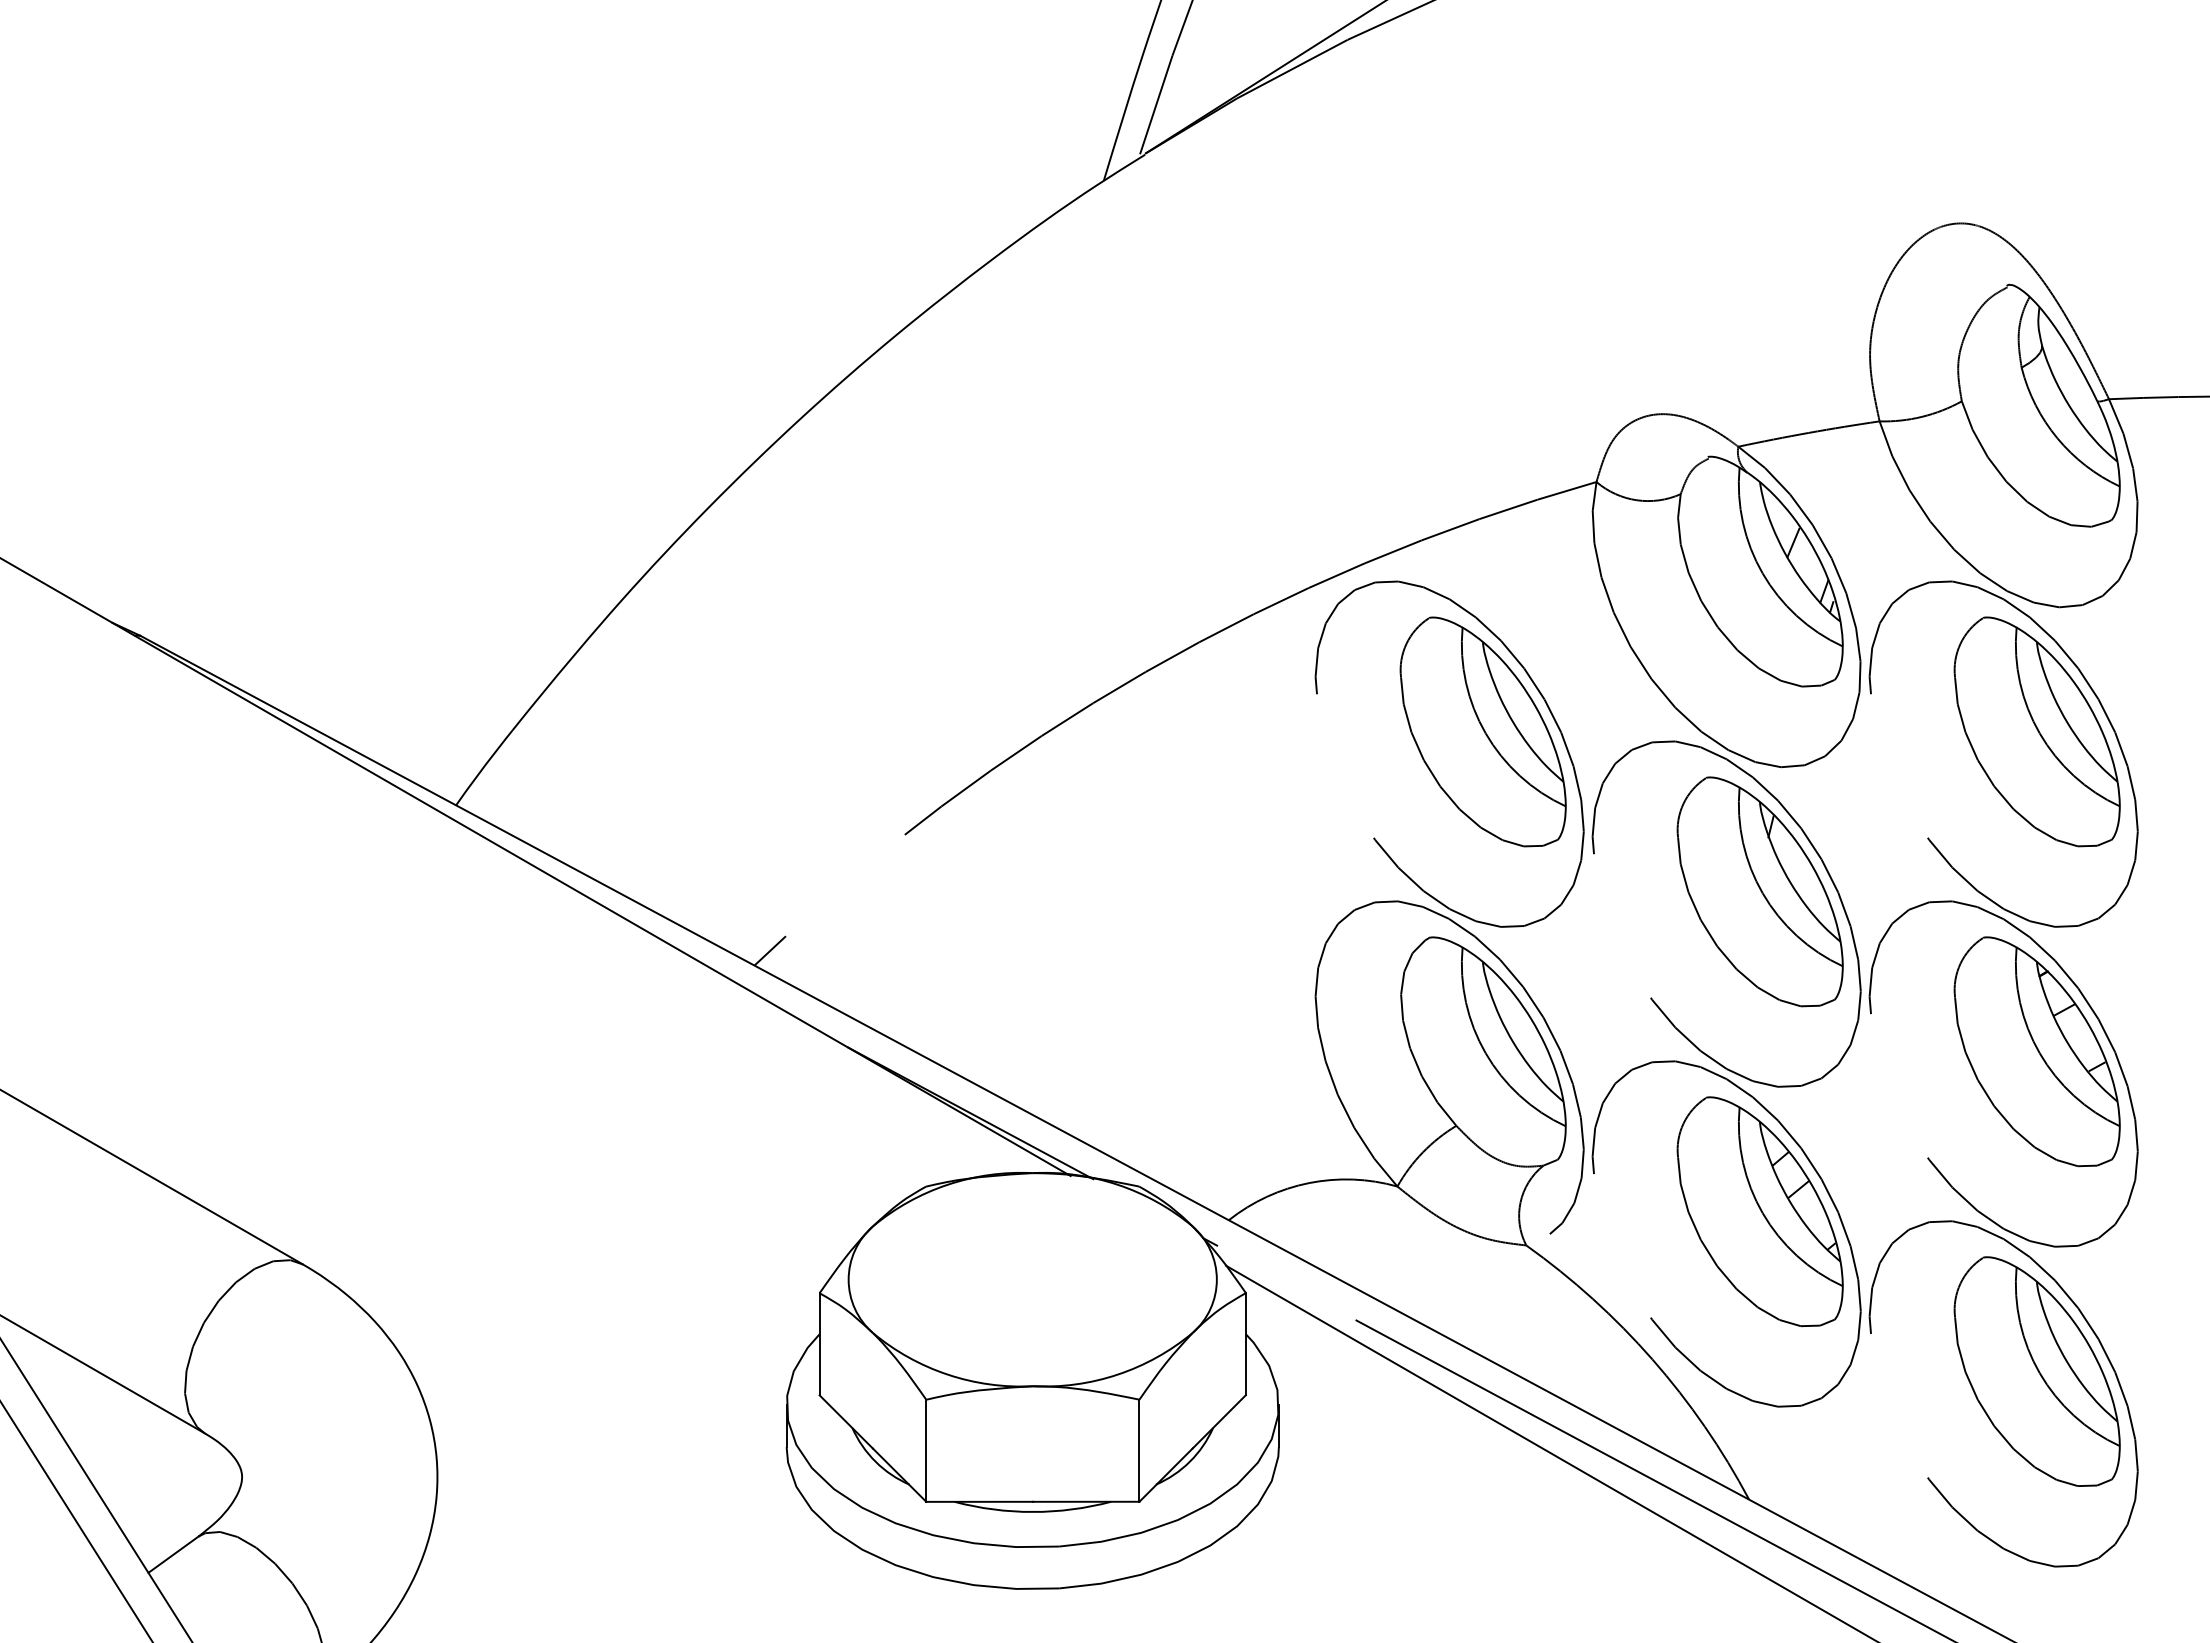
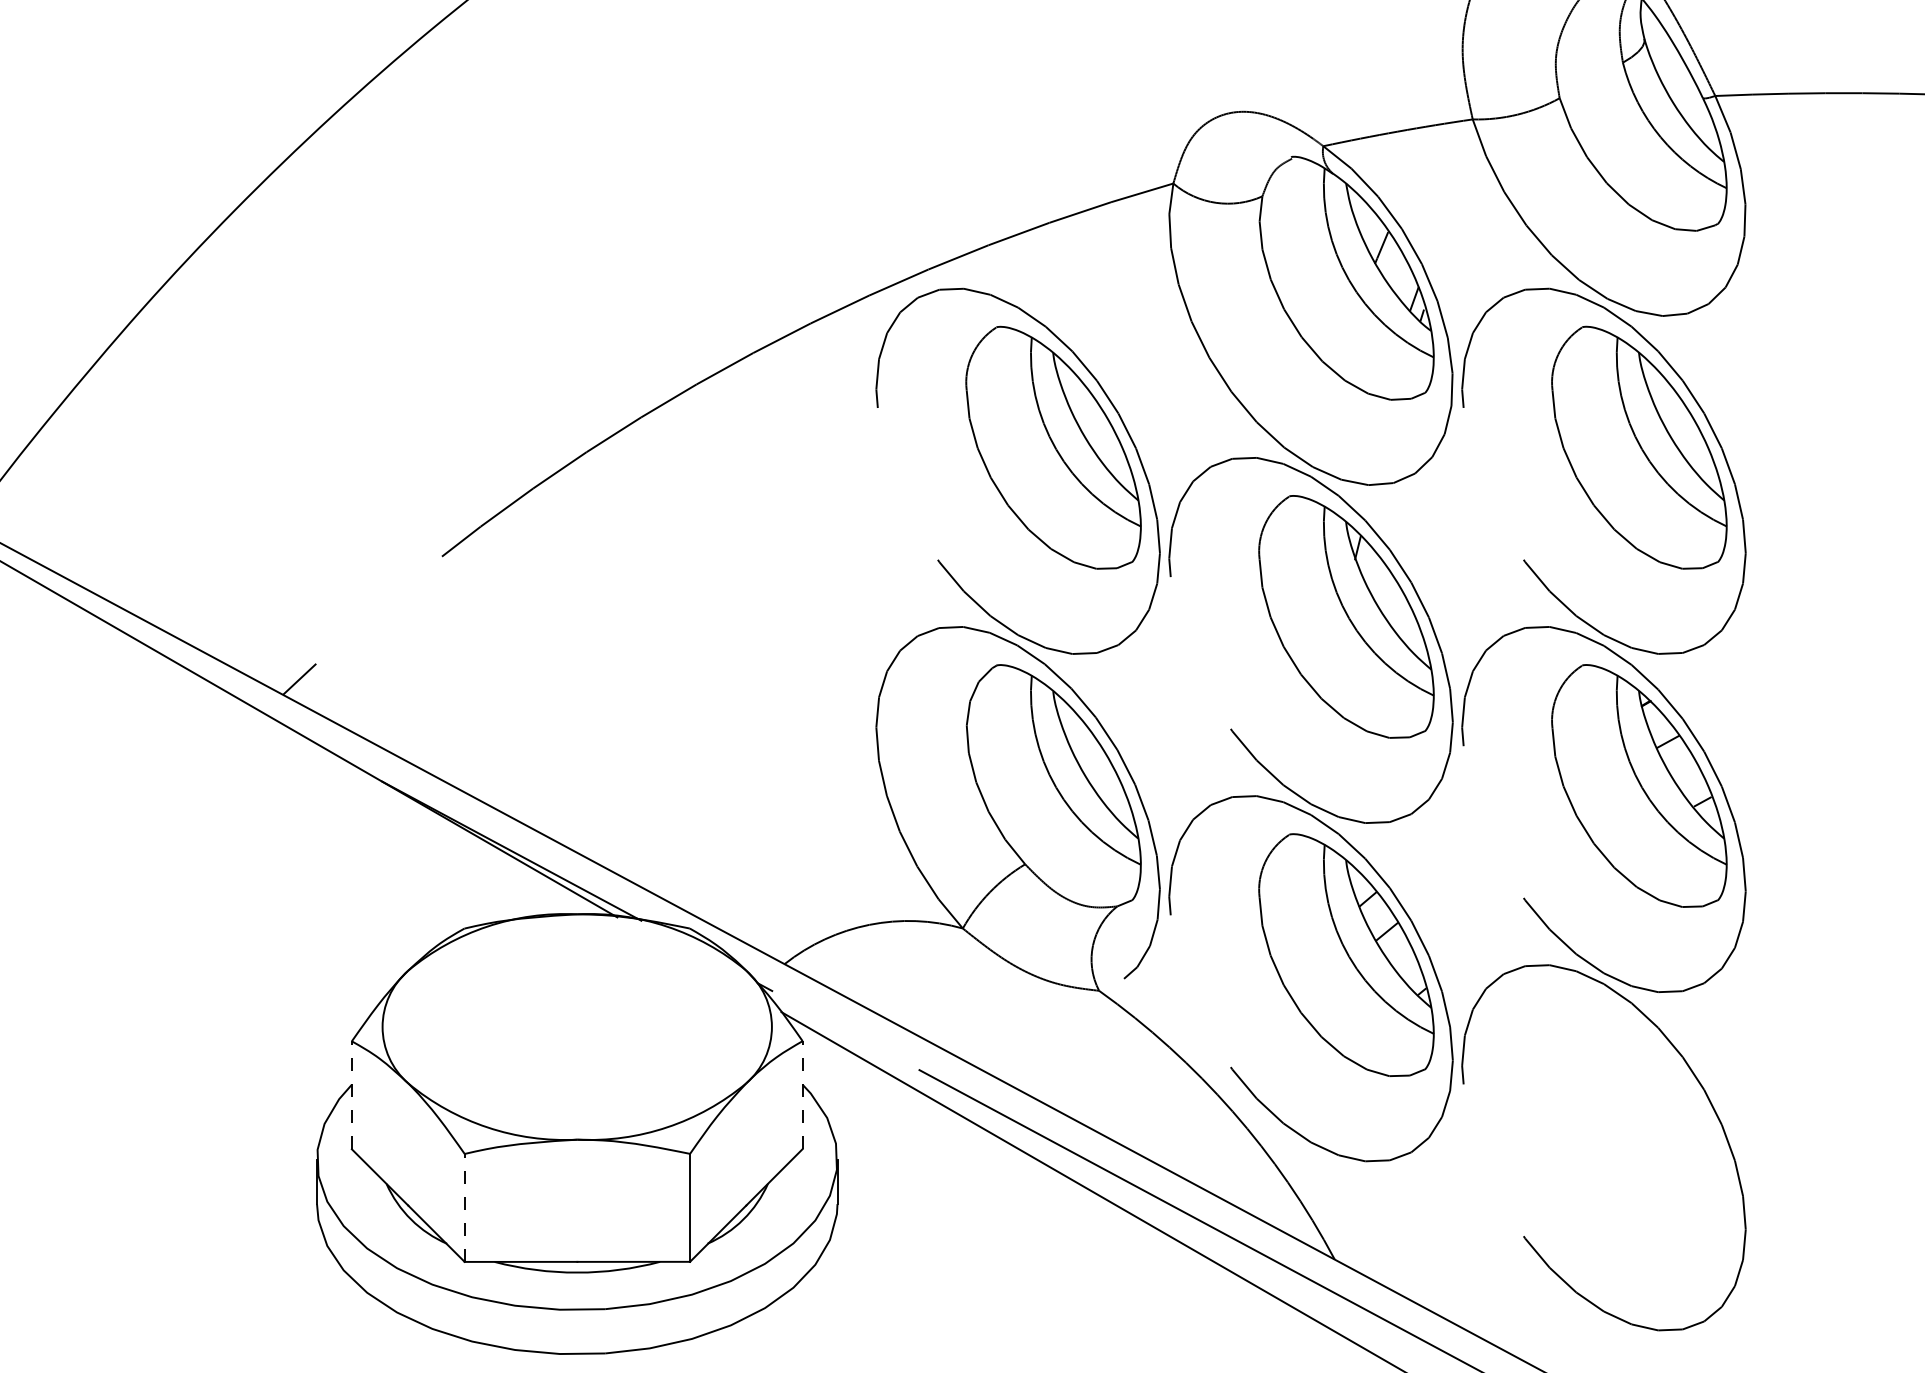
line: (819, 1343) -> (351, 1094), solid -> dashed
line: (1245, 1343) -> (802, 1094), solid -> dashed
part: (2036, 1371) -> (1638, 1124), removed
line: (926, 1450) -> (464, 1207), solid -> dashed

